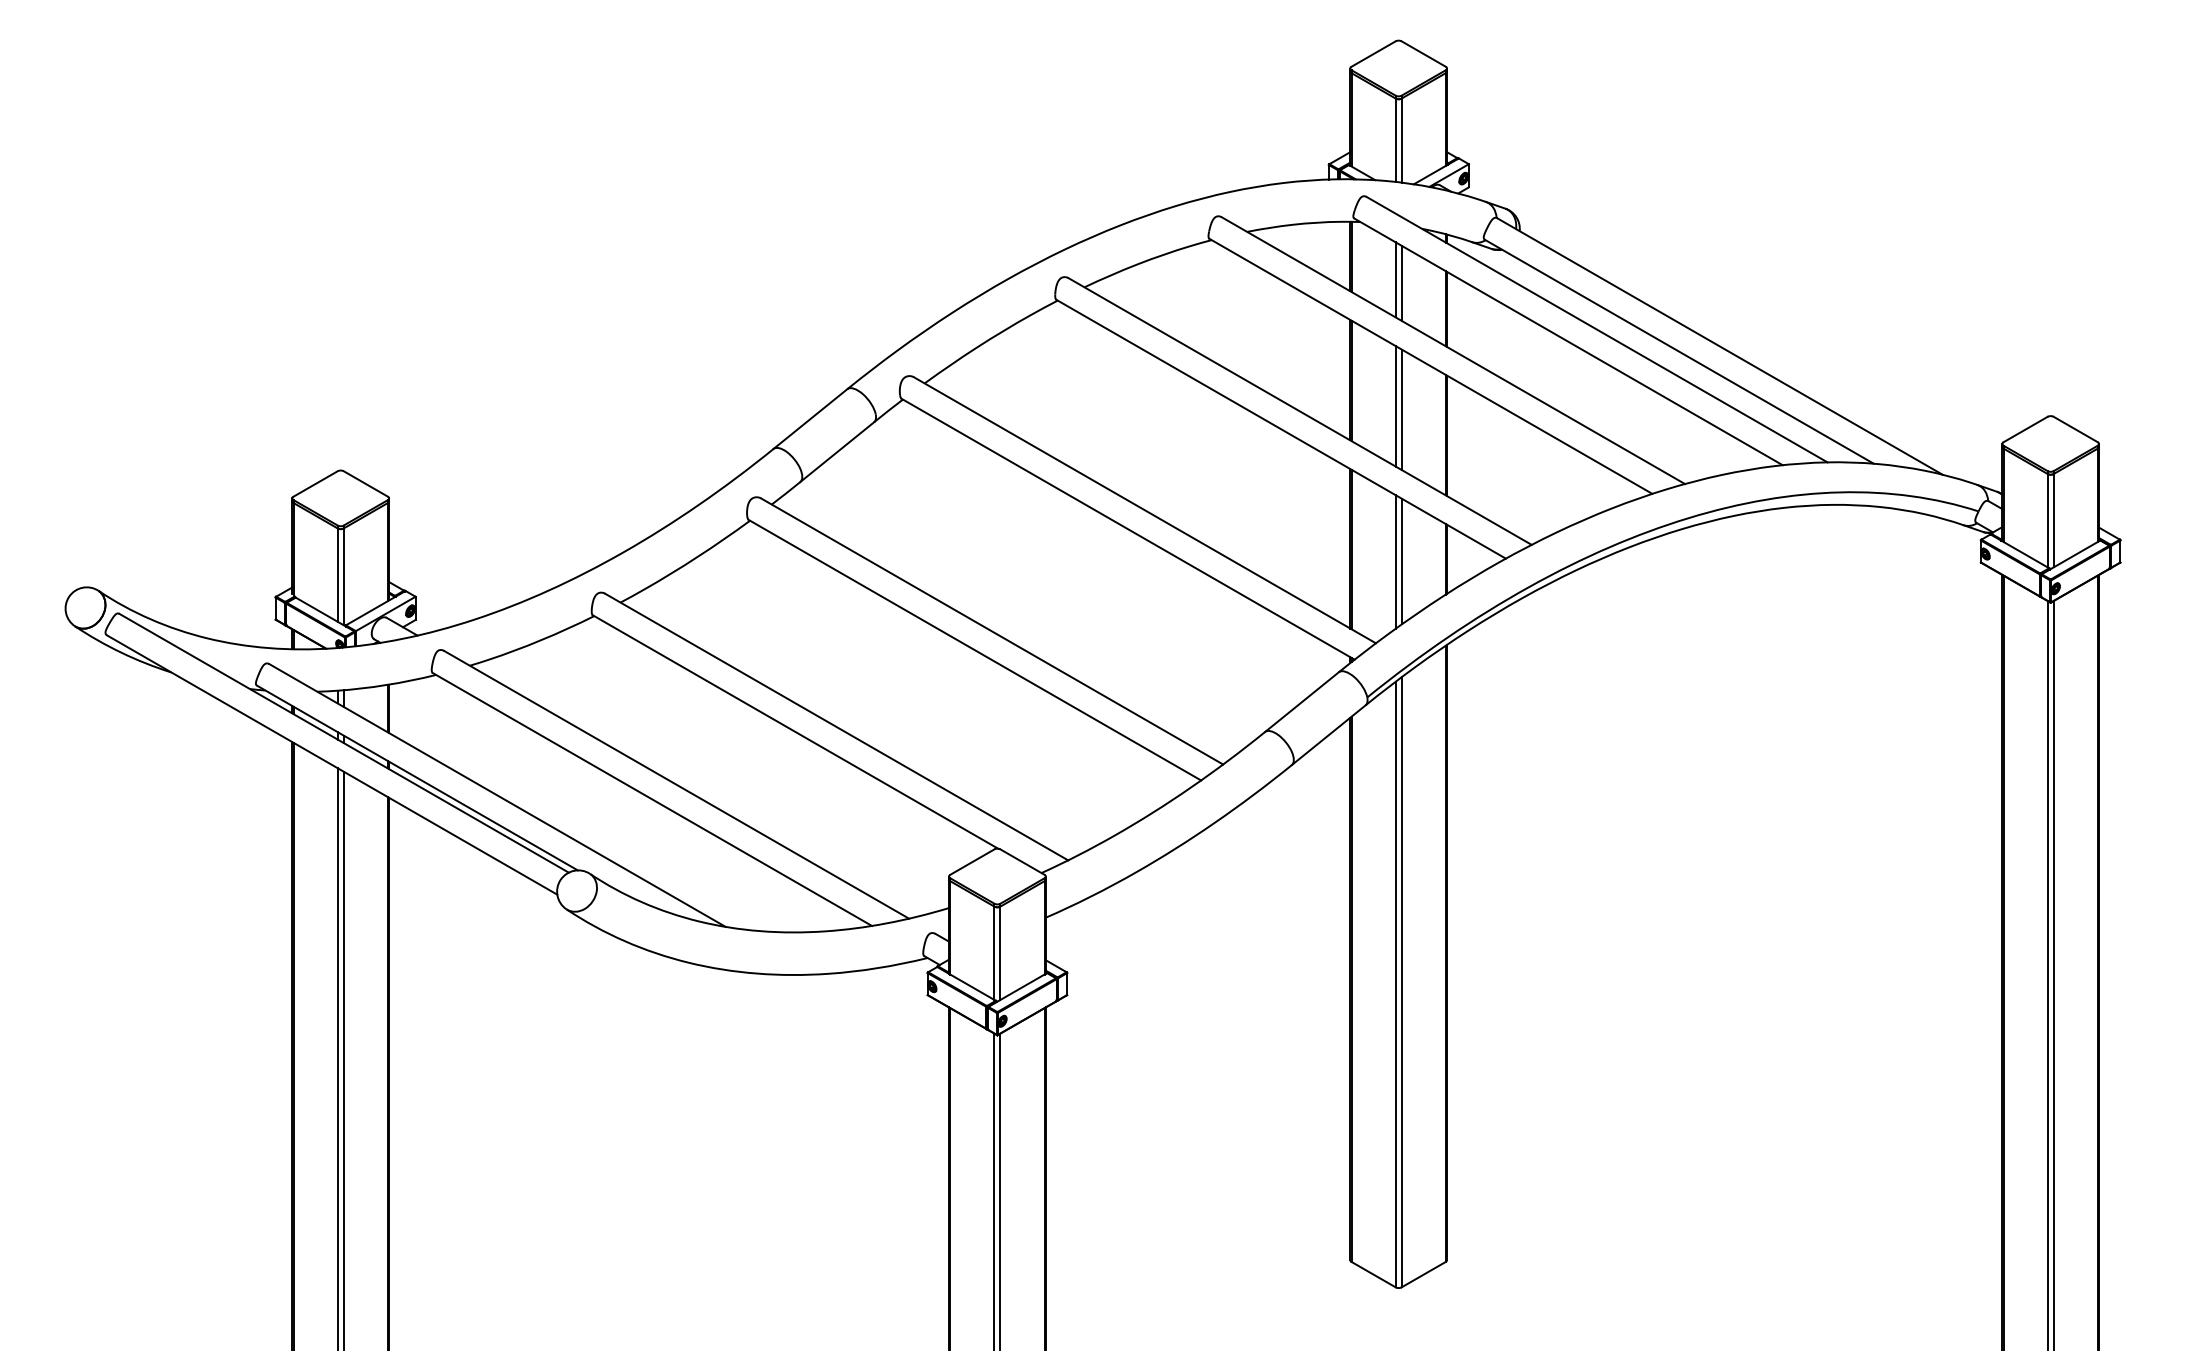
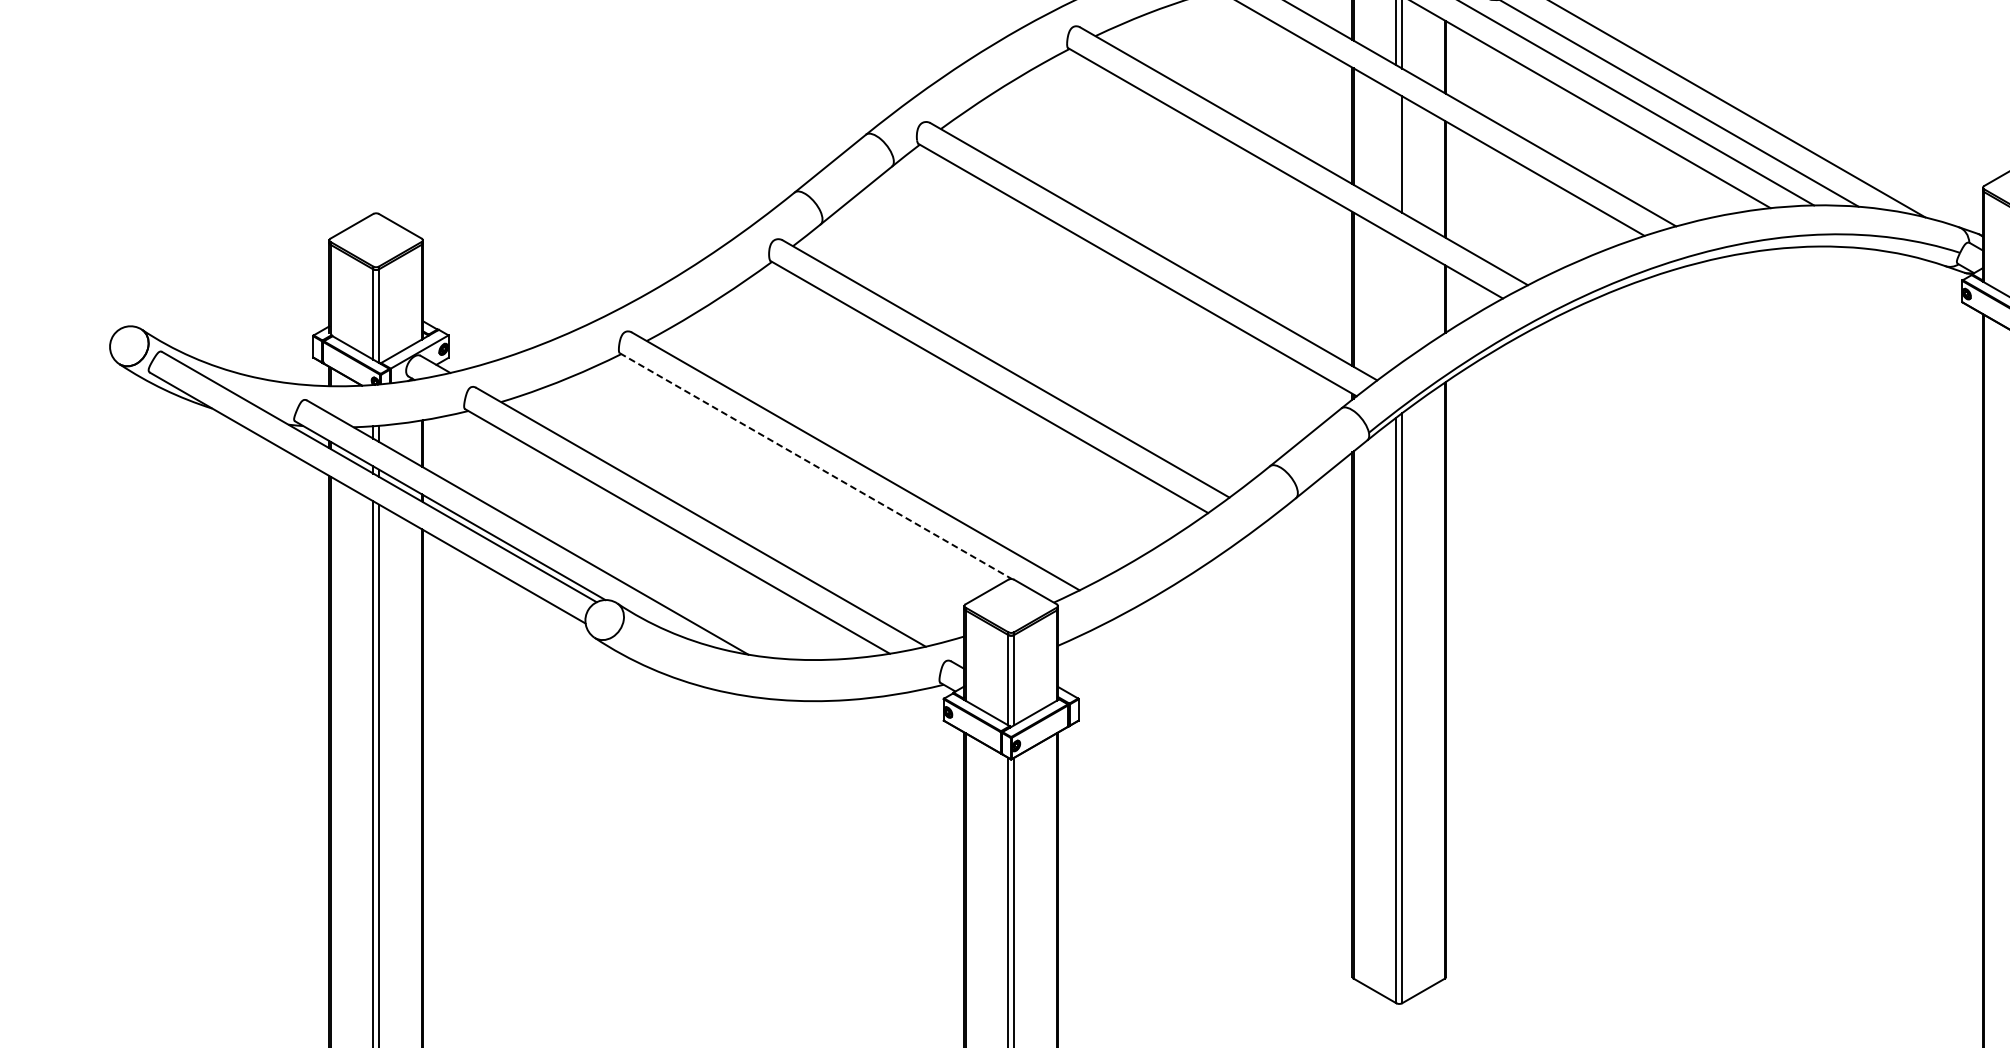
line: (1395, 406) -> (1396, 151), removed
line: (1395, 561) -> (1396, 301), removed
line: (1401, 561) -> (1402, 301), removed
line: (795, 731) -> (815, 465), solid -> dashed

